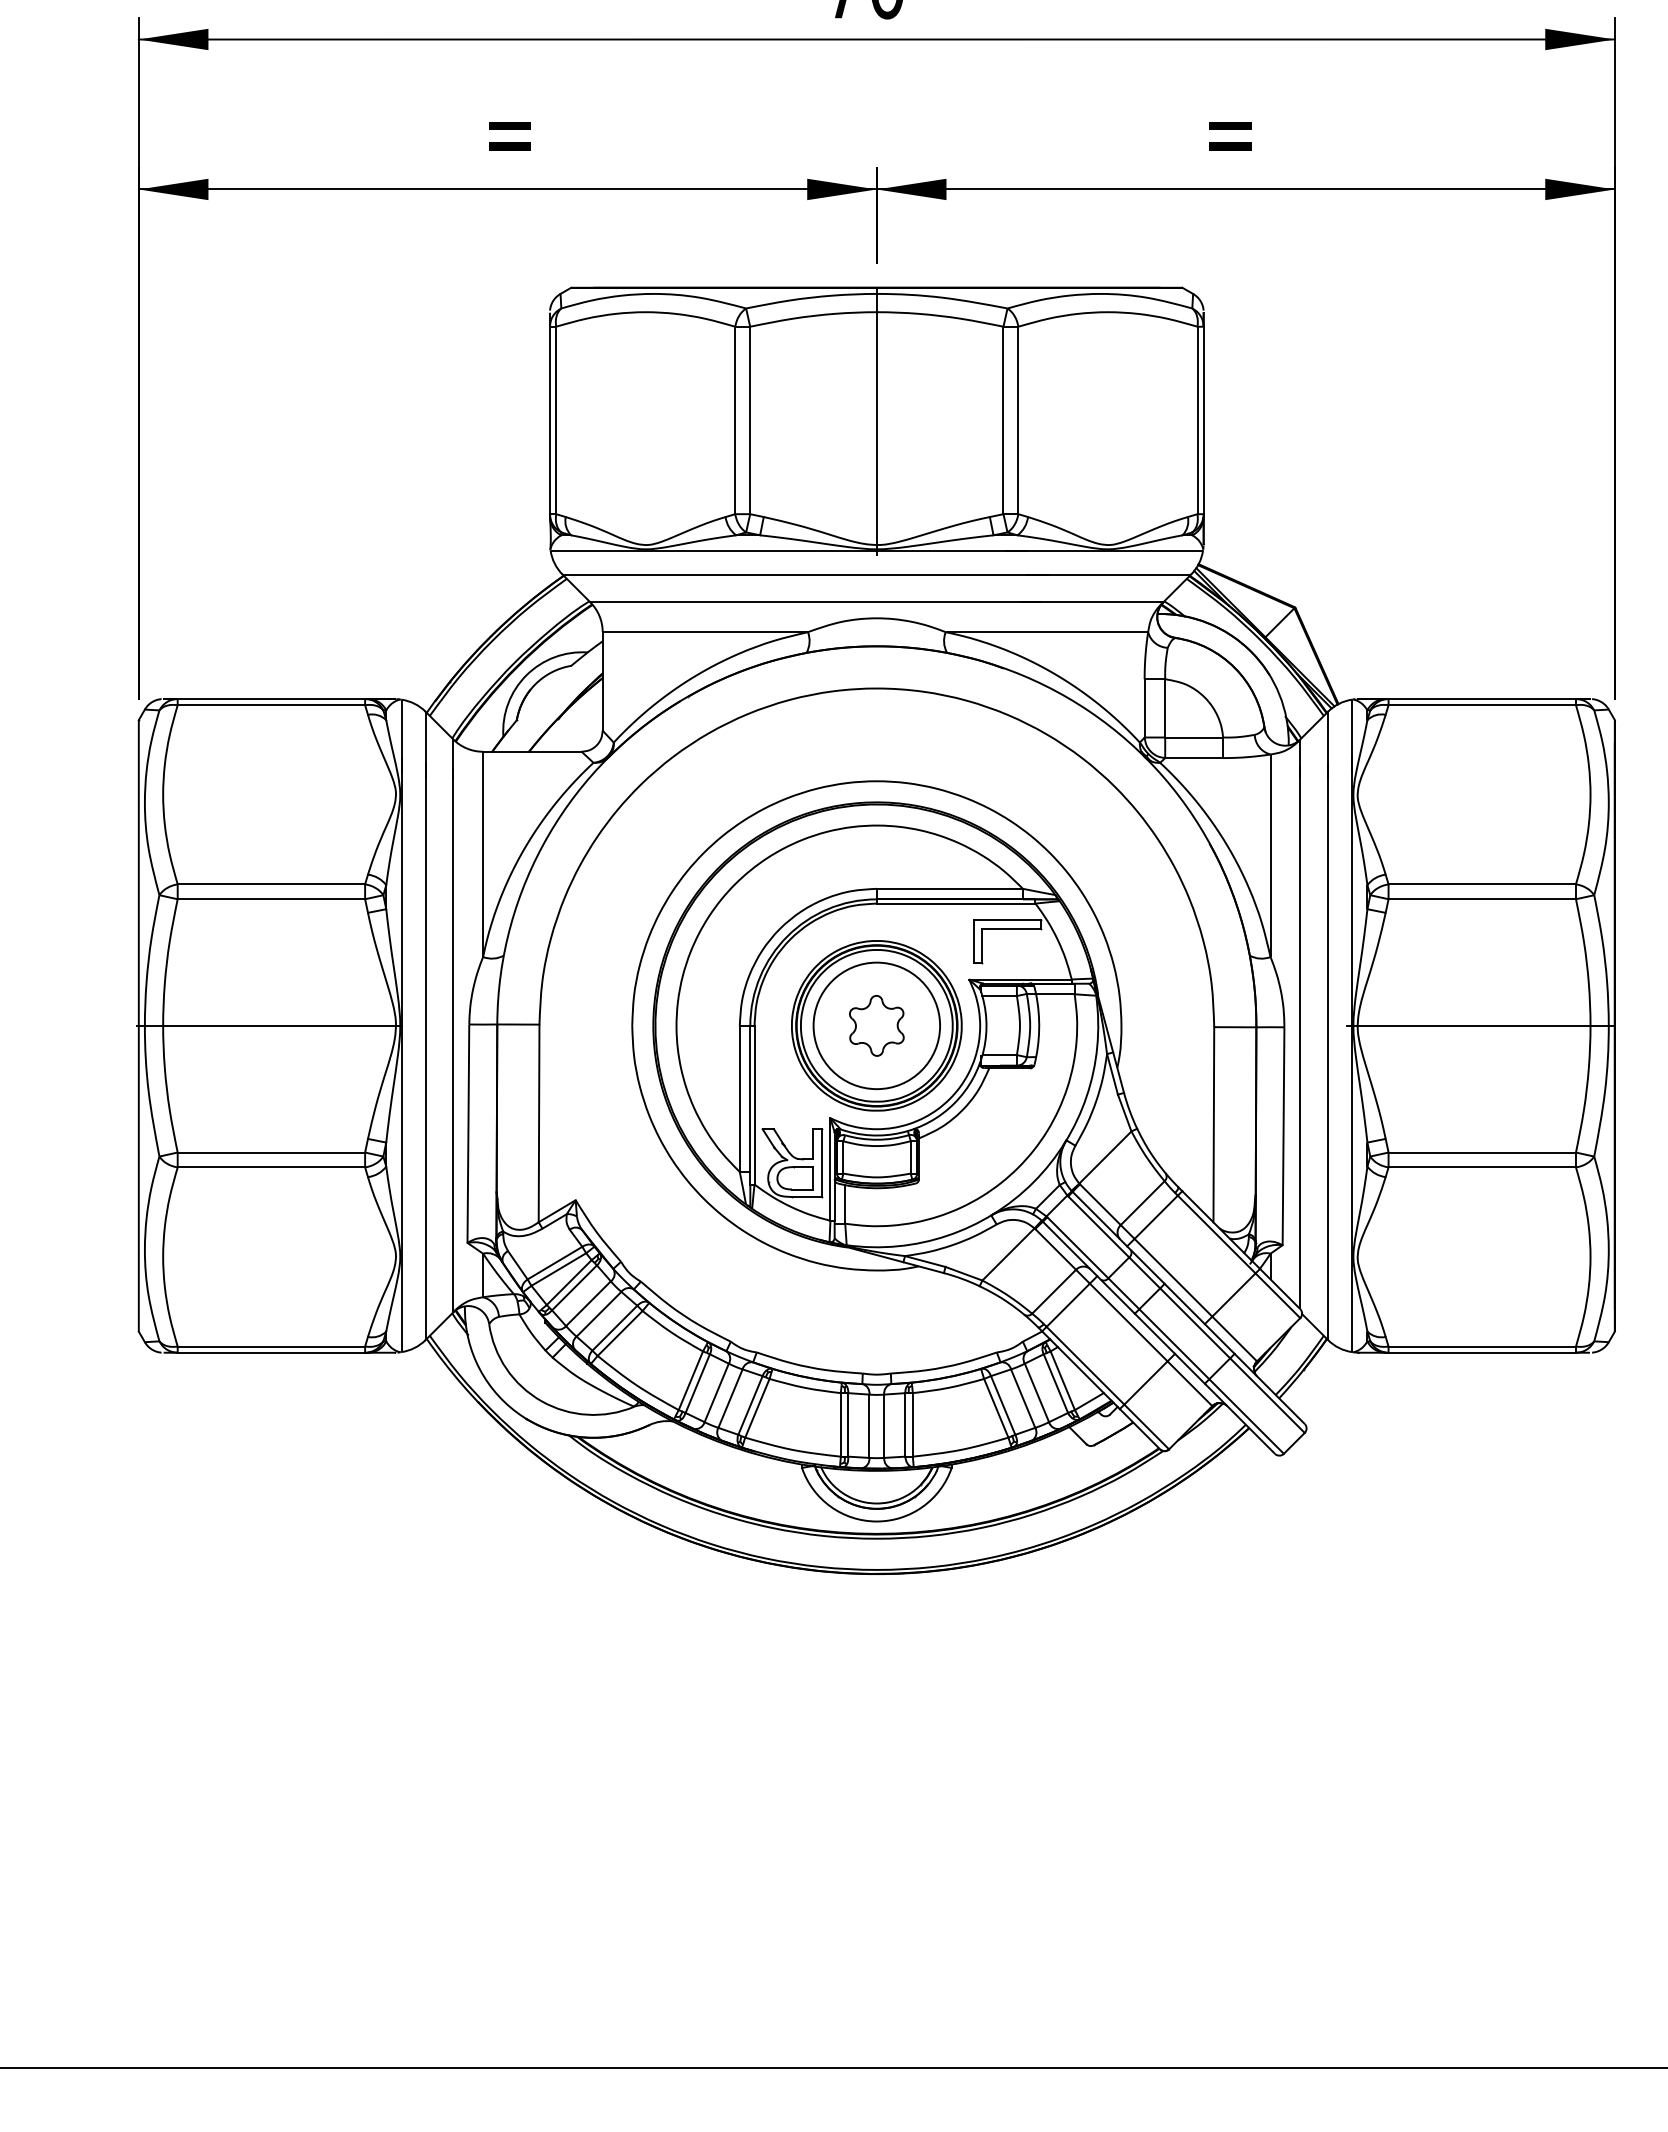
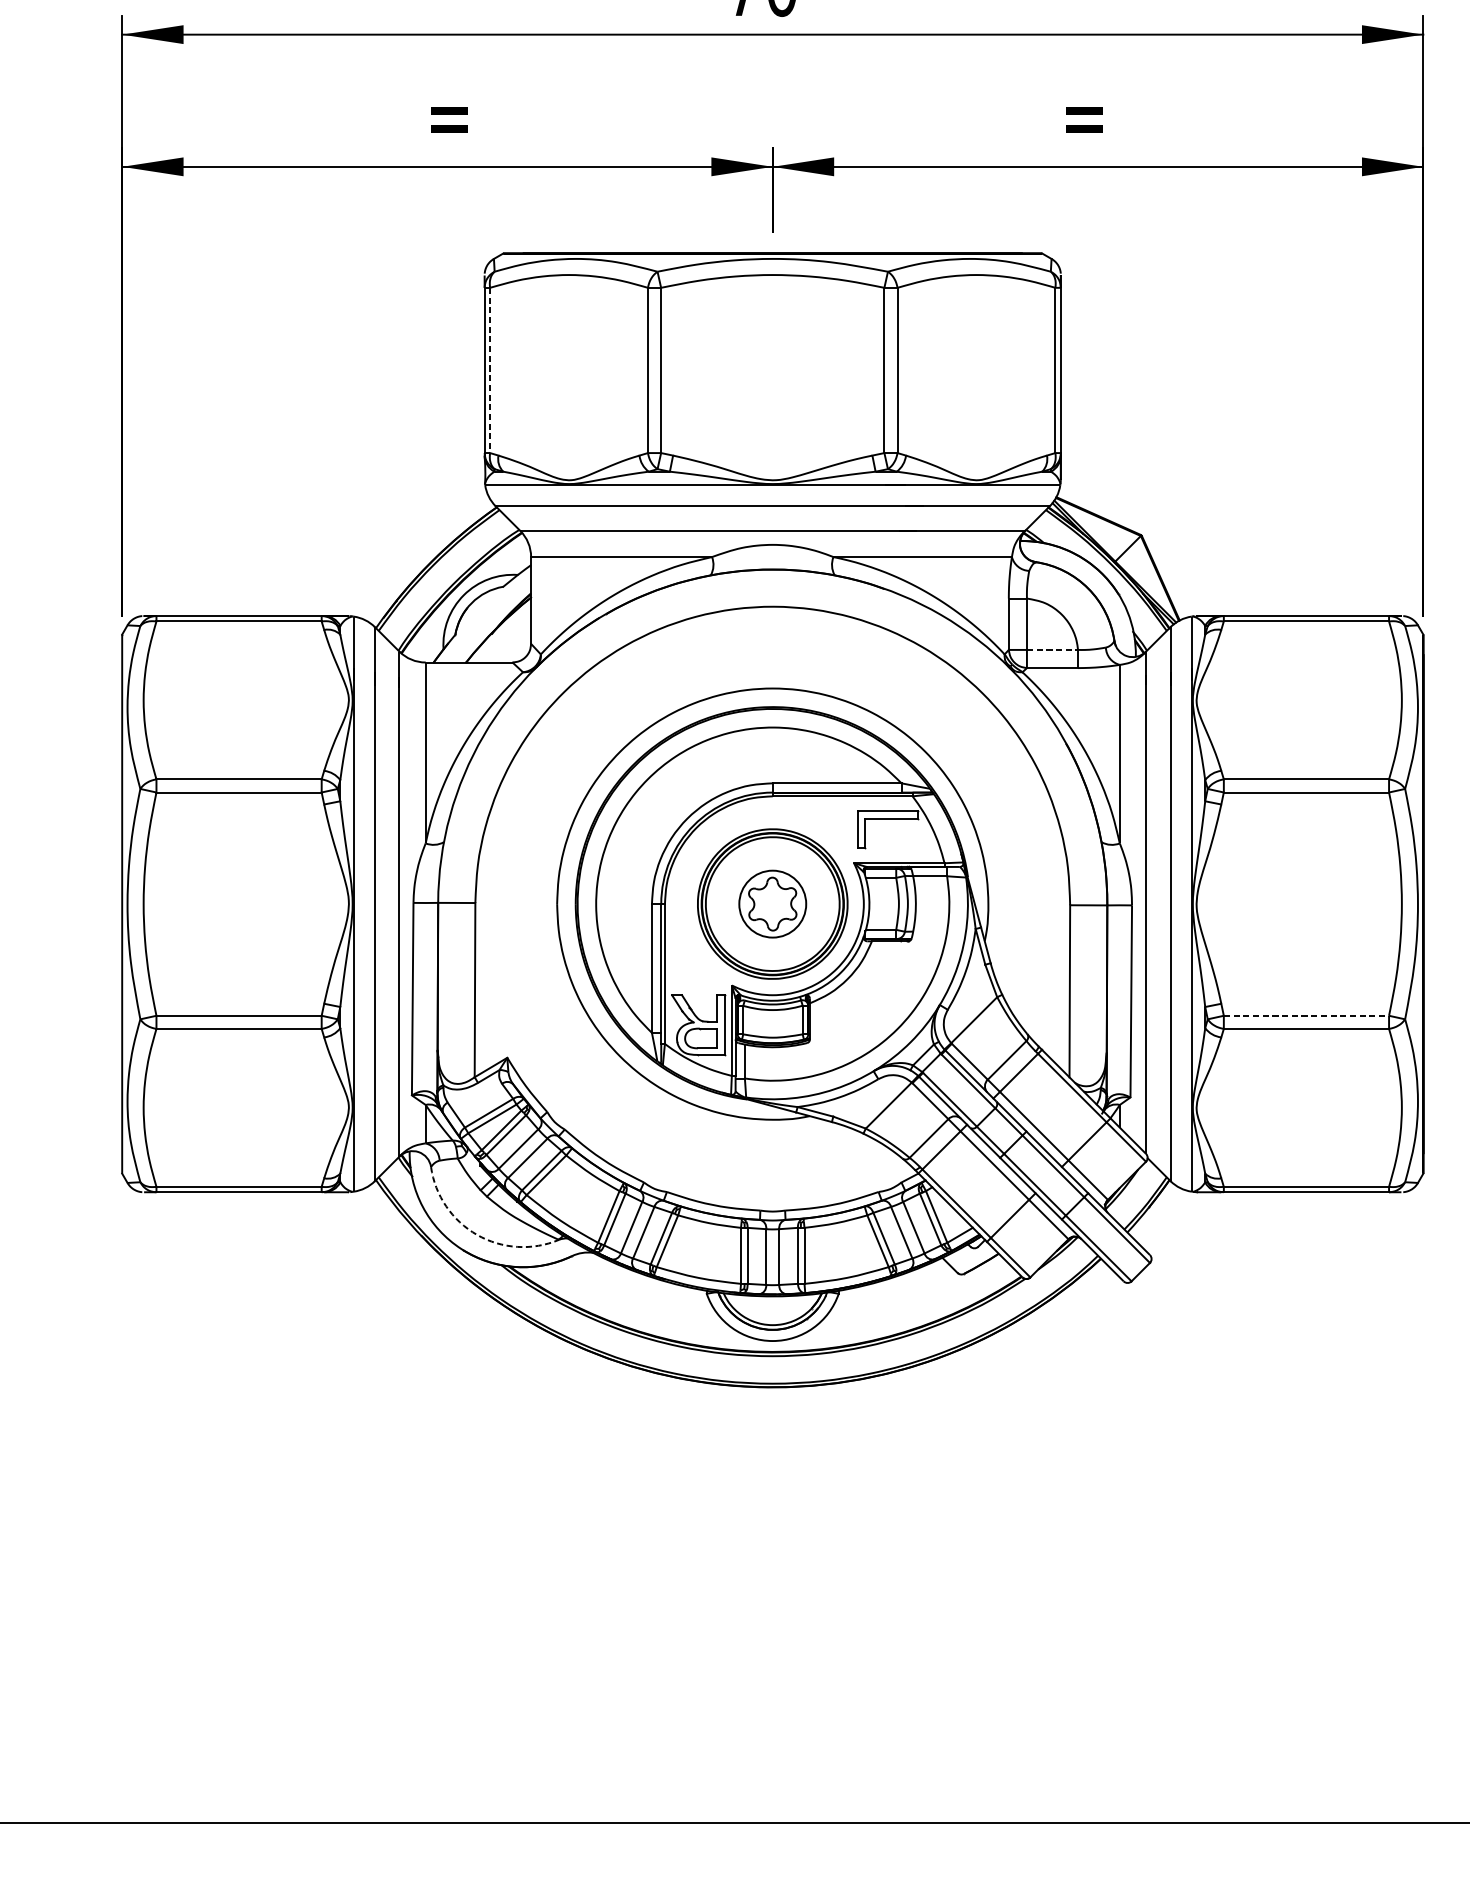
line: (556, 420) -> (490, 370), solid -> dashed
line: (876, 420) -> (772, 370), removed
line: (1194, 737) -> (1052, 649), solid -> dashed
line: (271, 1025) -> (239, 903), removed
circle: (876, 1025) -> (772, 903), size x0.6
line: (1482, 1025) -> (1306, 903), removed
line: (1482, 1152) -> (1306, 1015), solid -> dashed
arc: (541, 1401) -> (477, 1235), solid -> dashed

